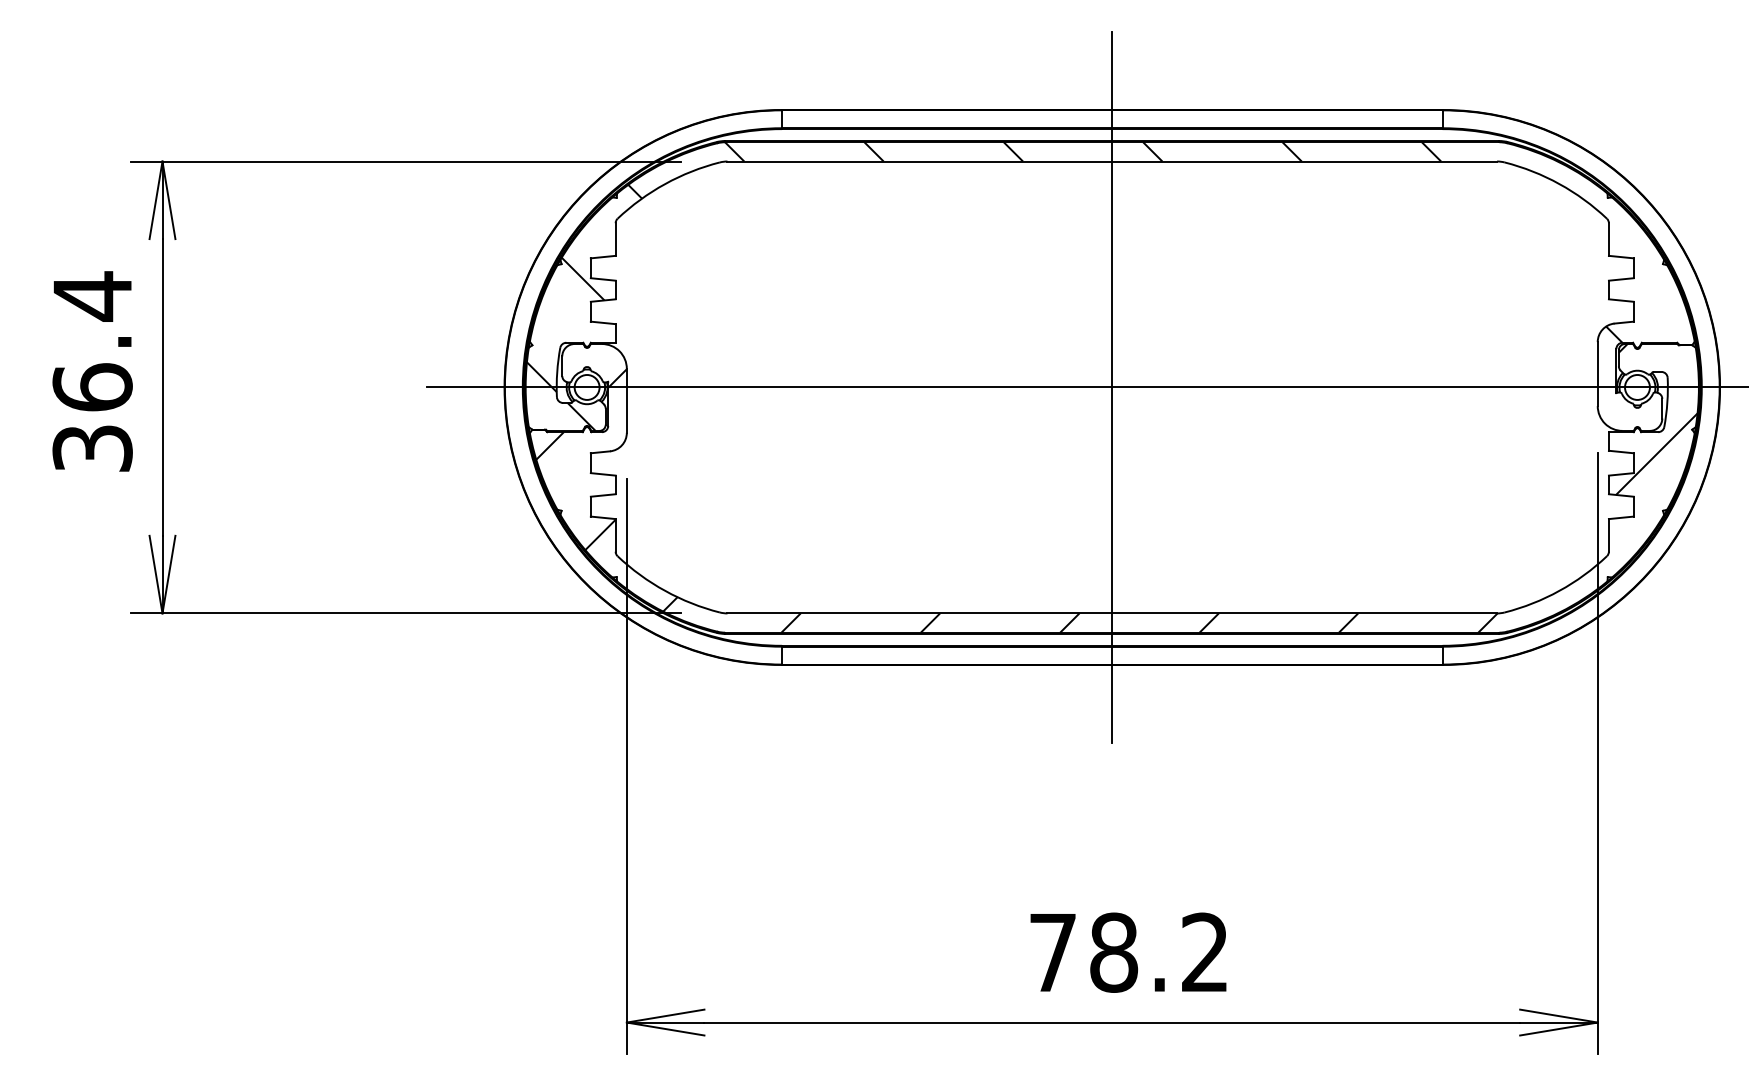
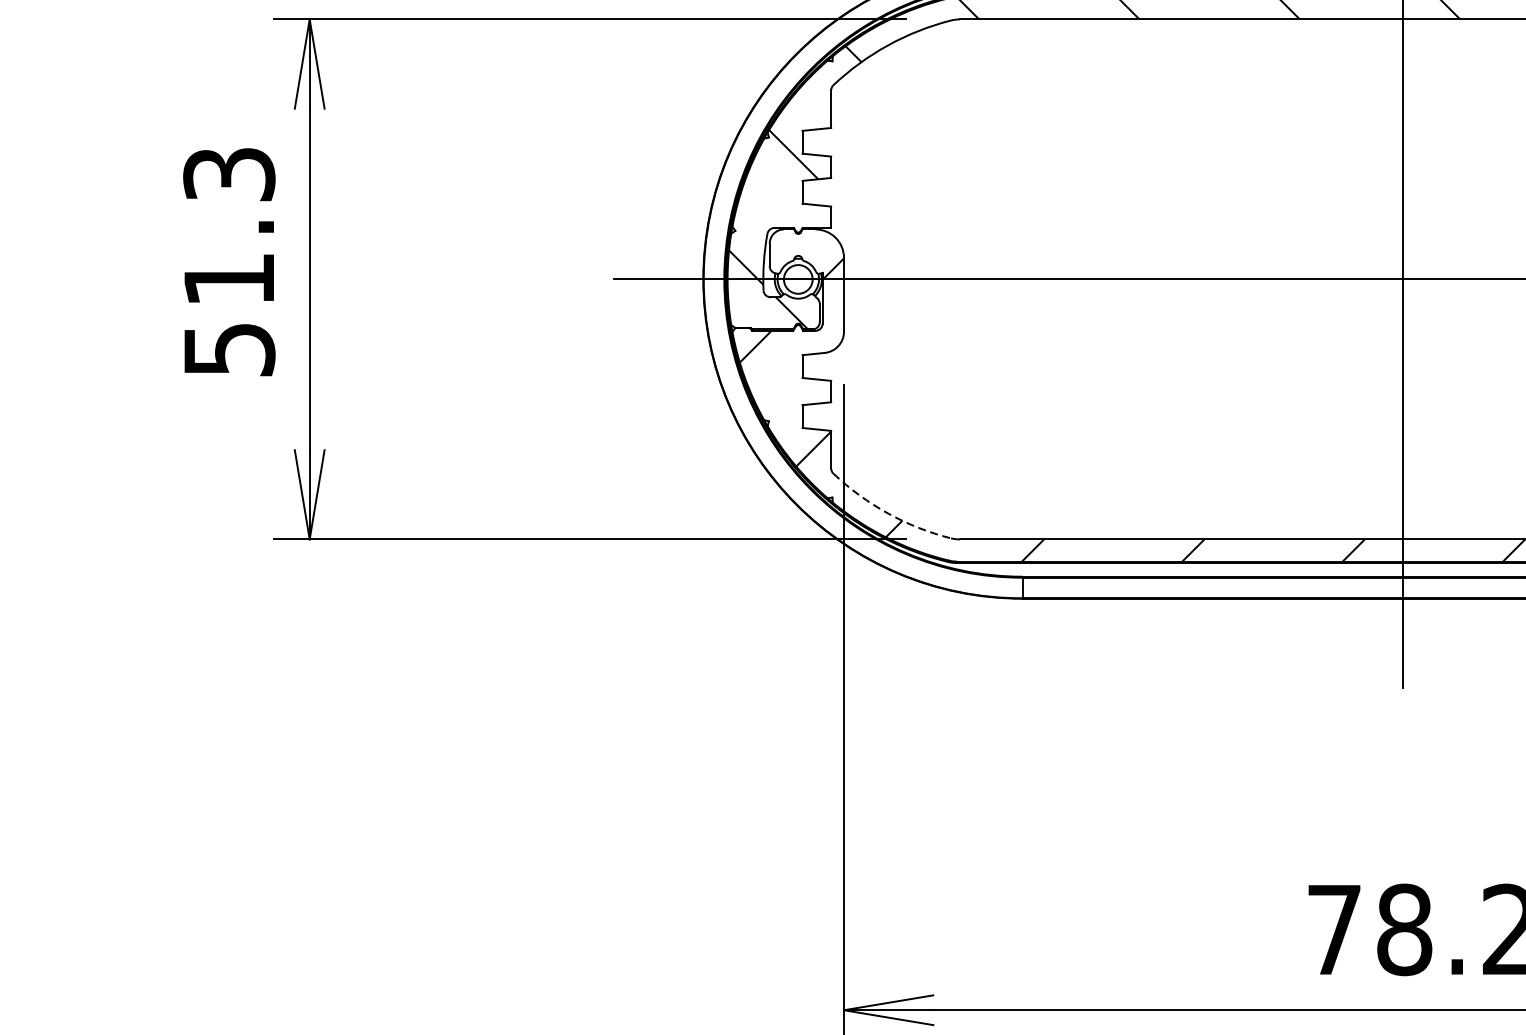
text: (92, 371) -> (229, 261), 36.4 -> 51.3
arc: (665, 590) -> (888, 513), solid -> dashed

